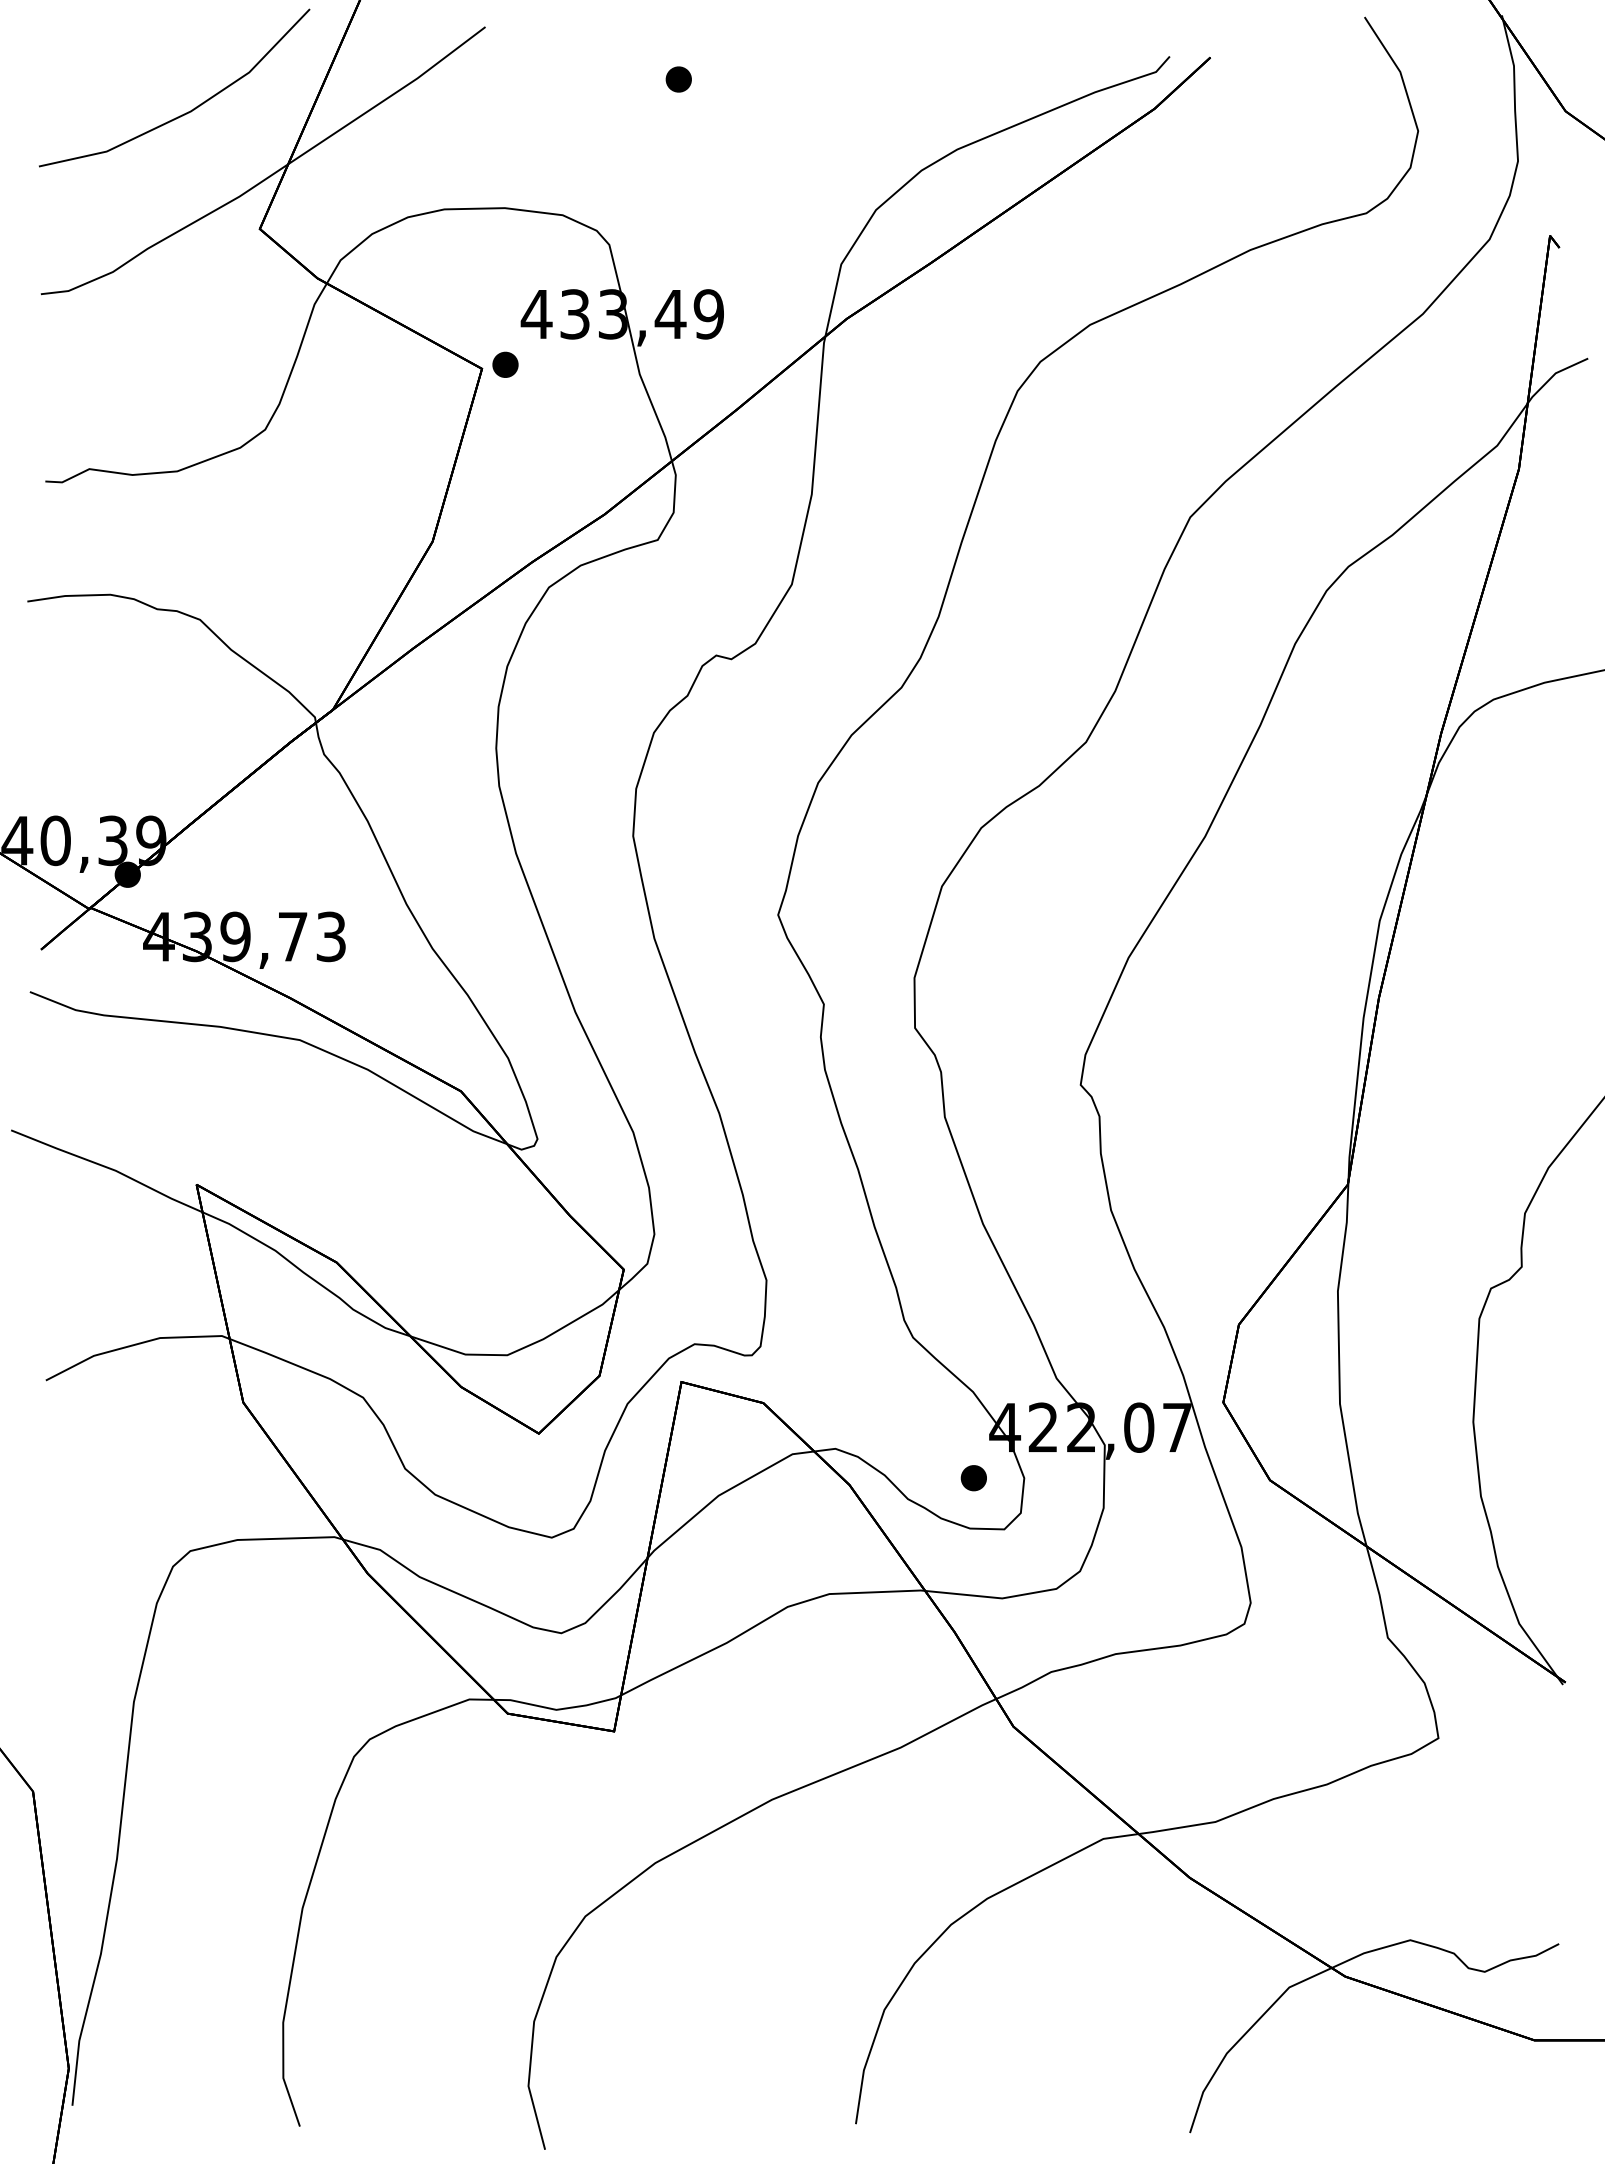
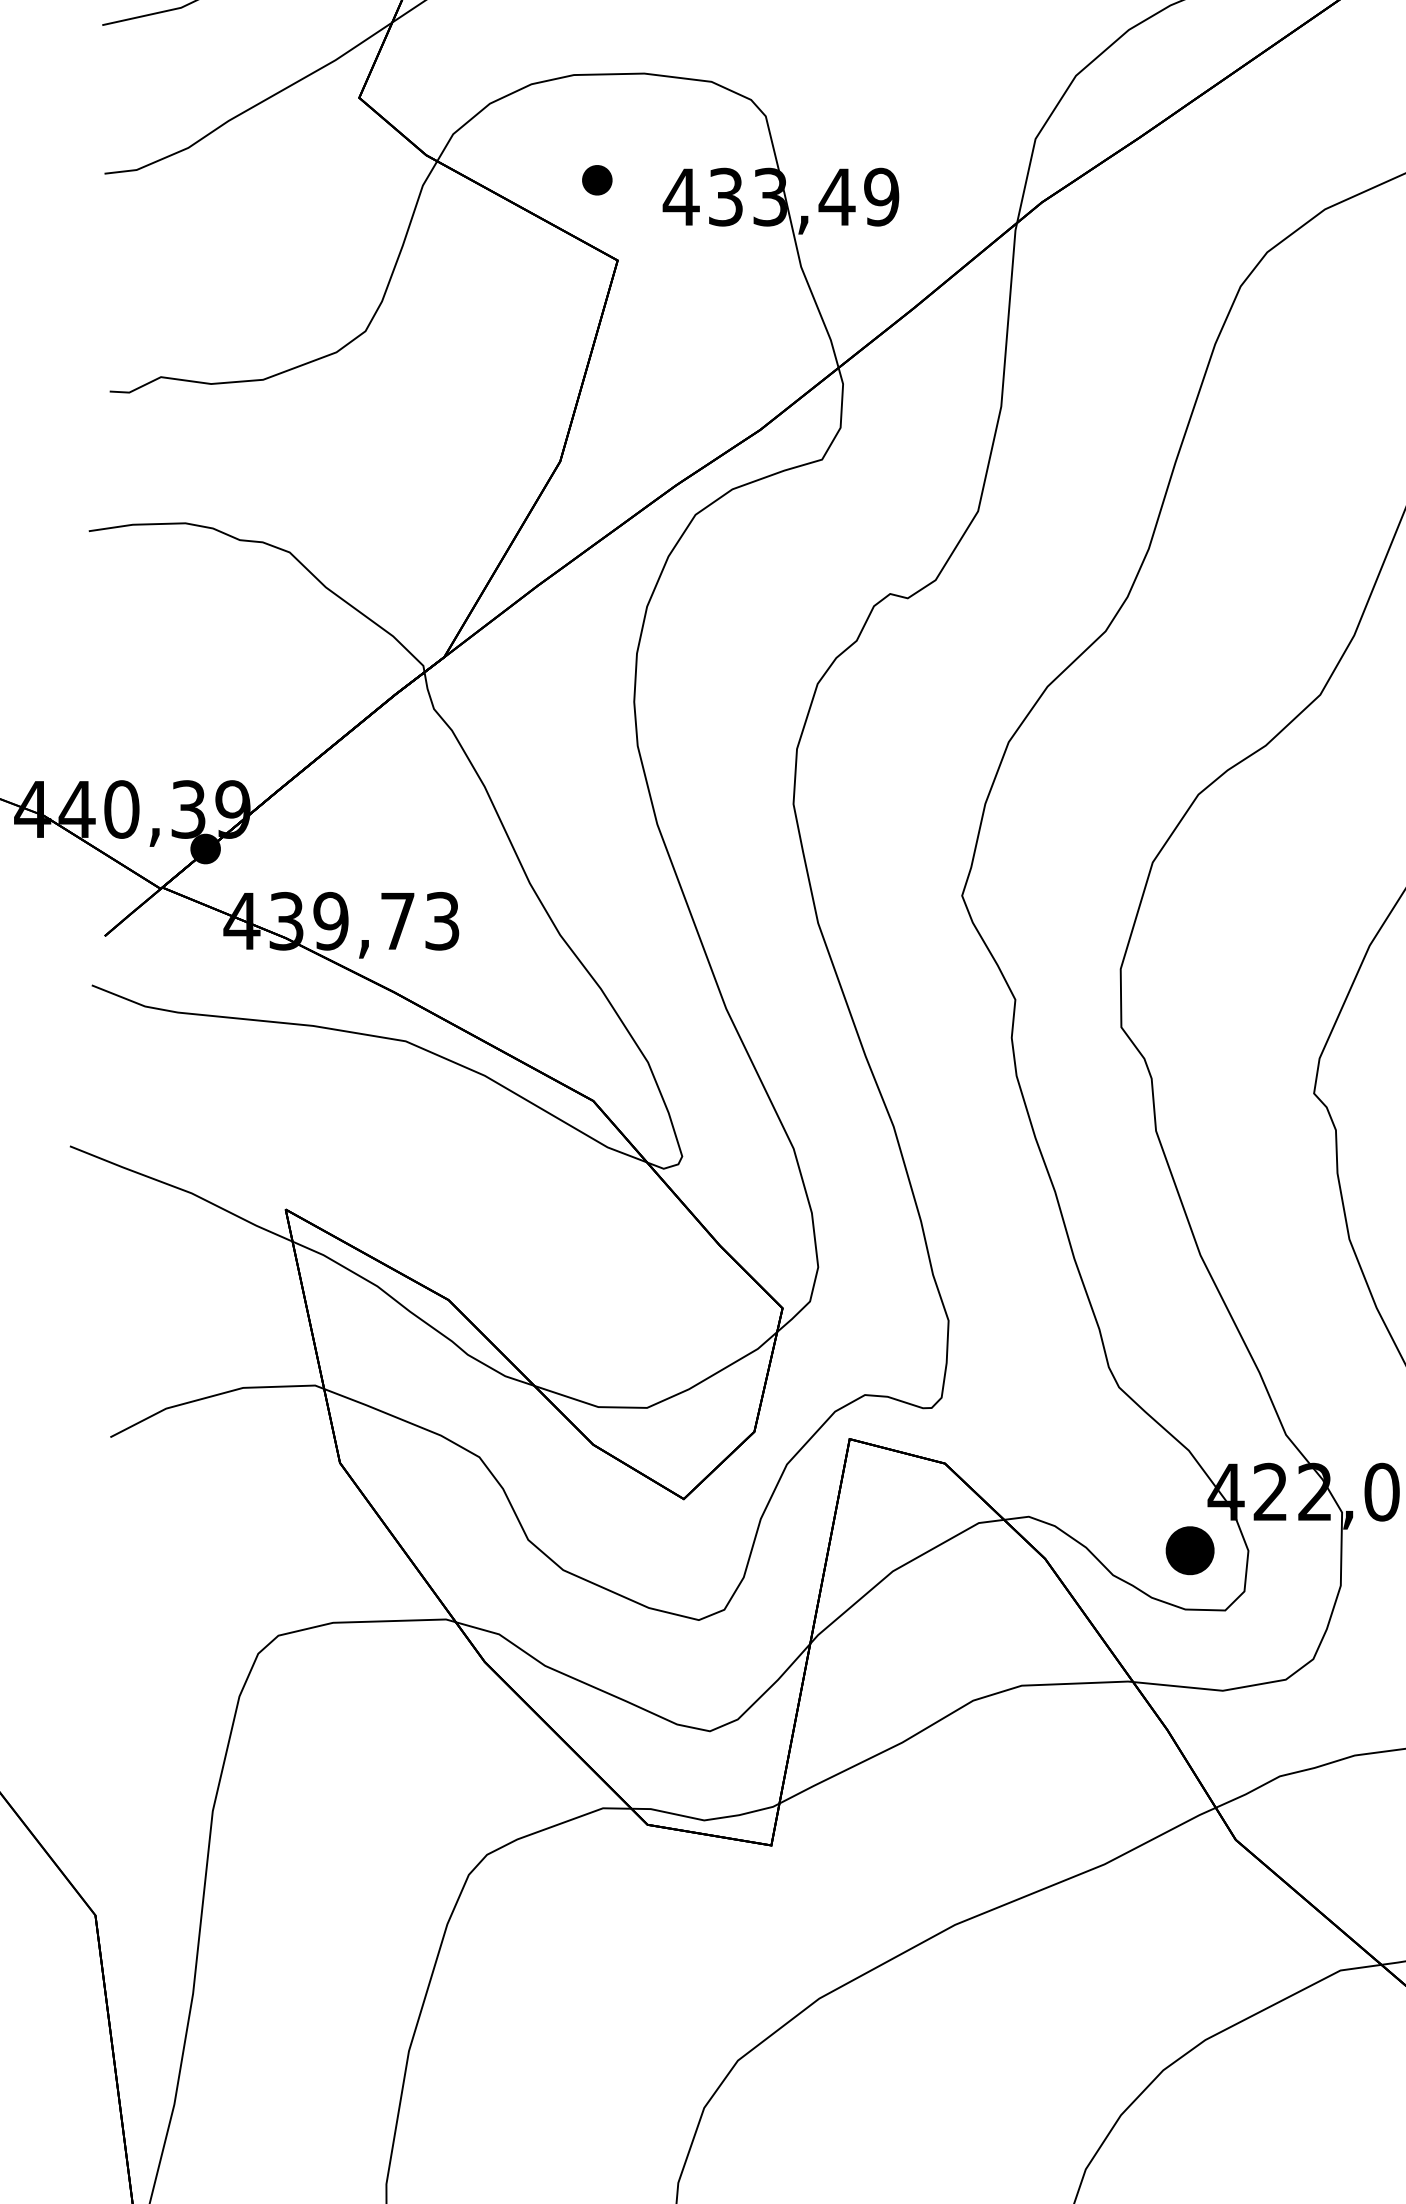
part: (505, 364) -> (597, 179), moved
part: (973, 1478) -> (1189, 1551), size x1.6

